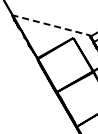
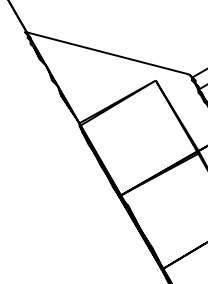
line: (50, 25) -> (107, 53), dashed -> solid

